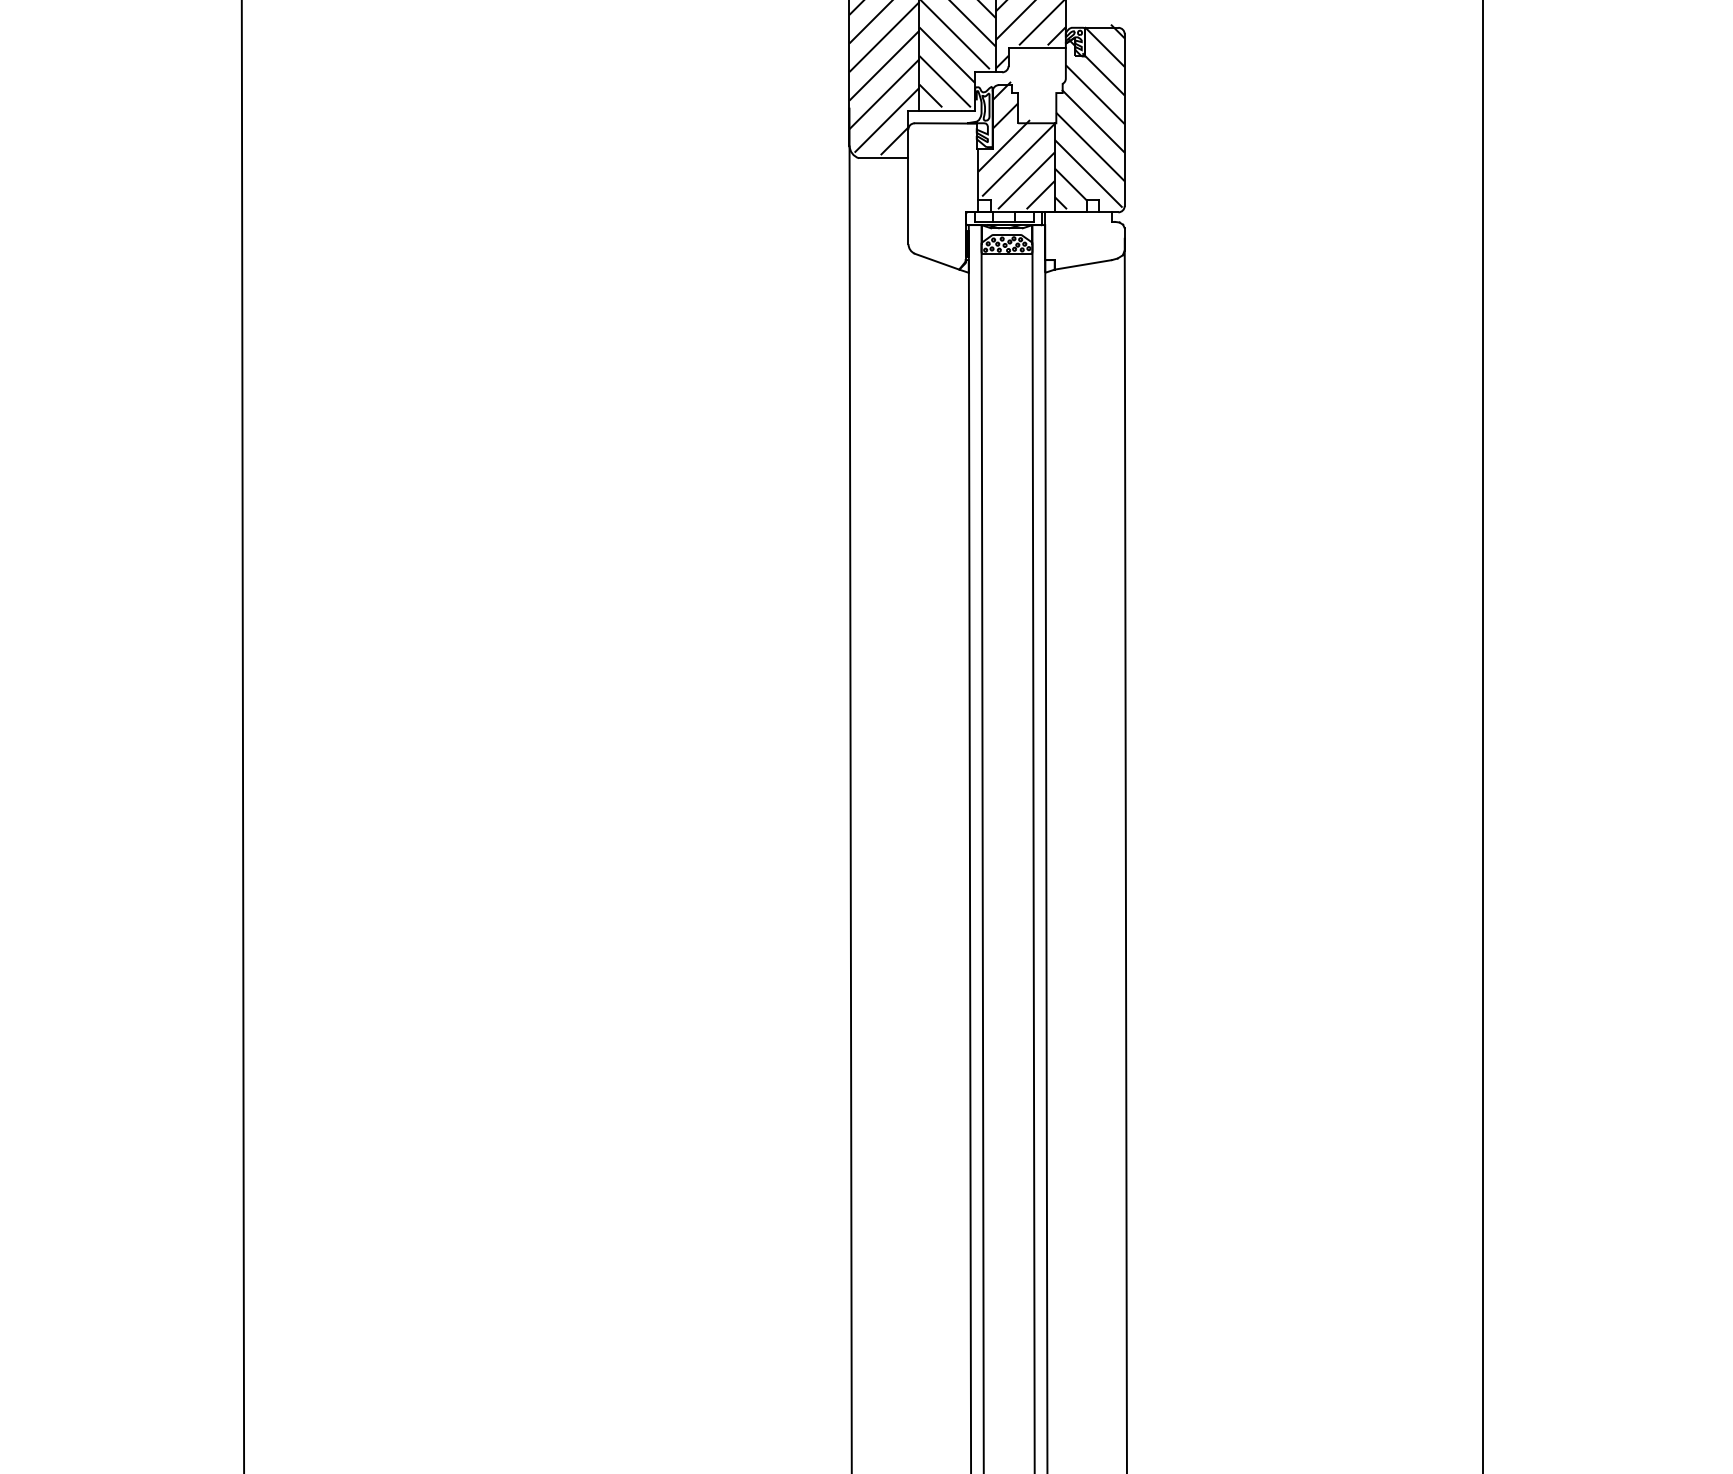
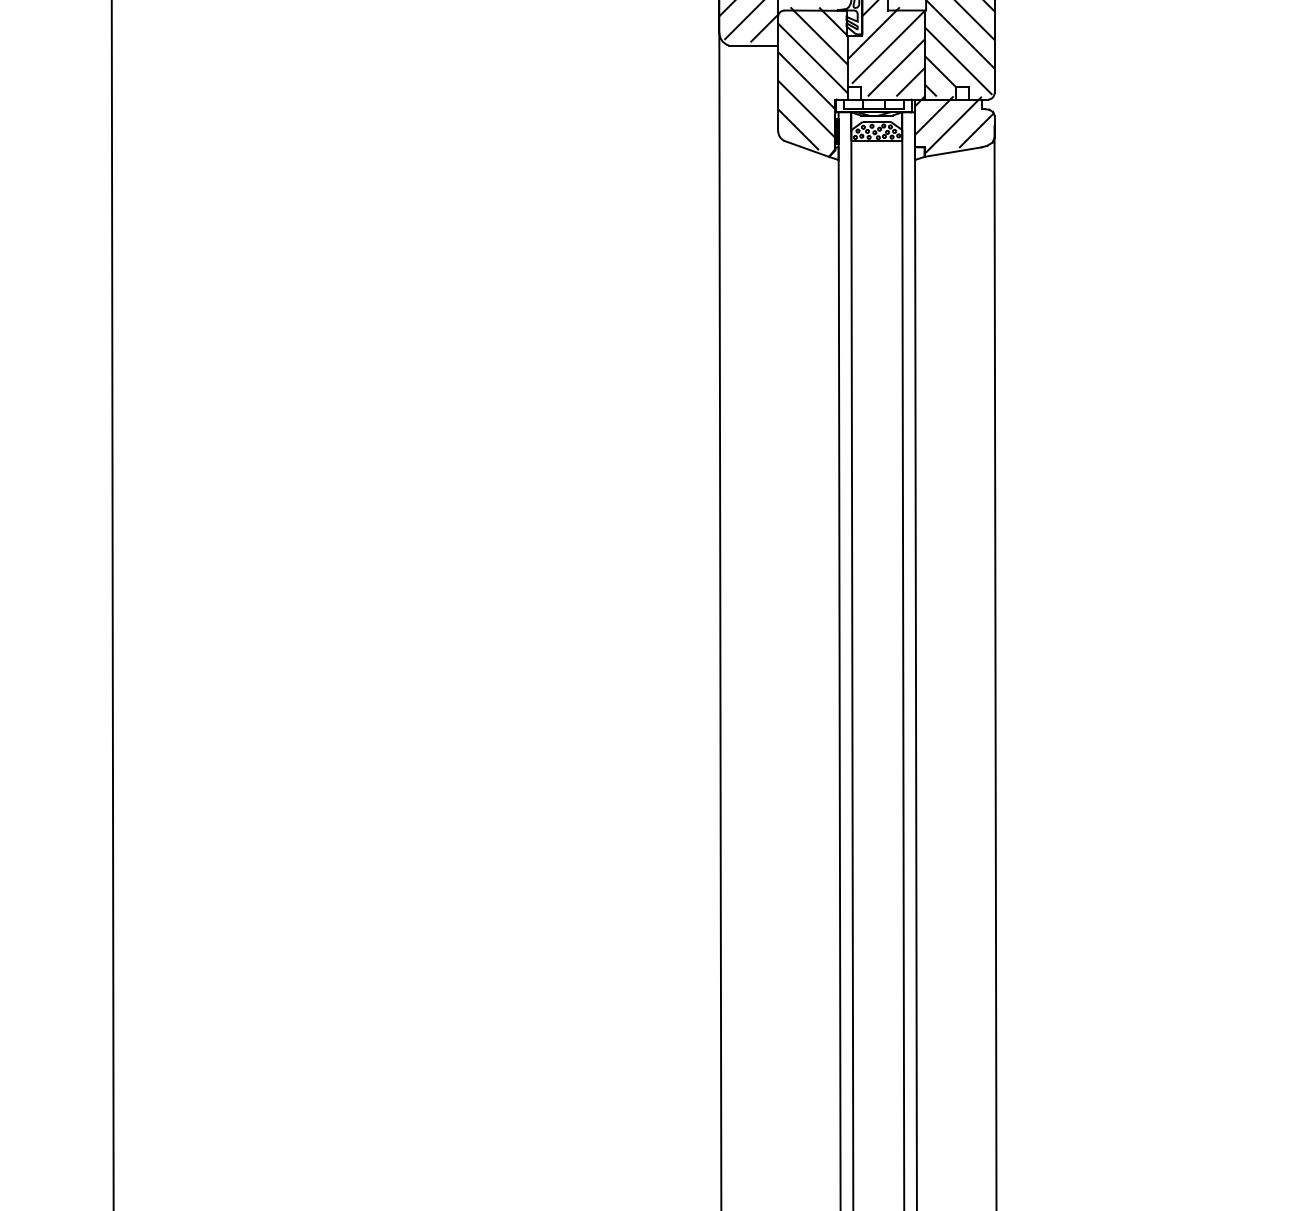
hatch: (943, 191) -> (813, 78), added
hatch: (1084, 237) -> (954, 124), added

